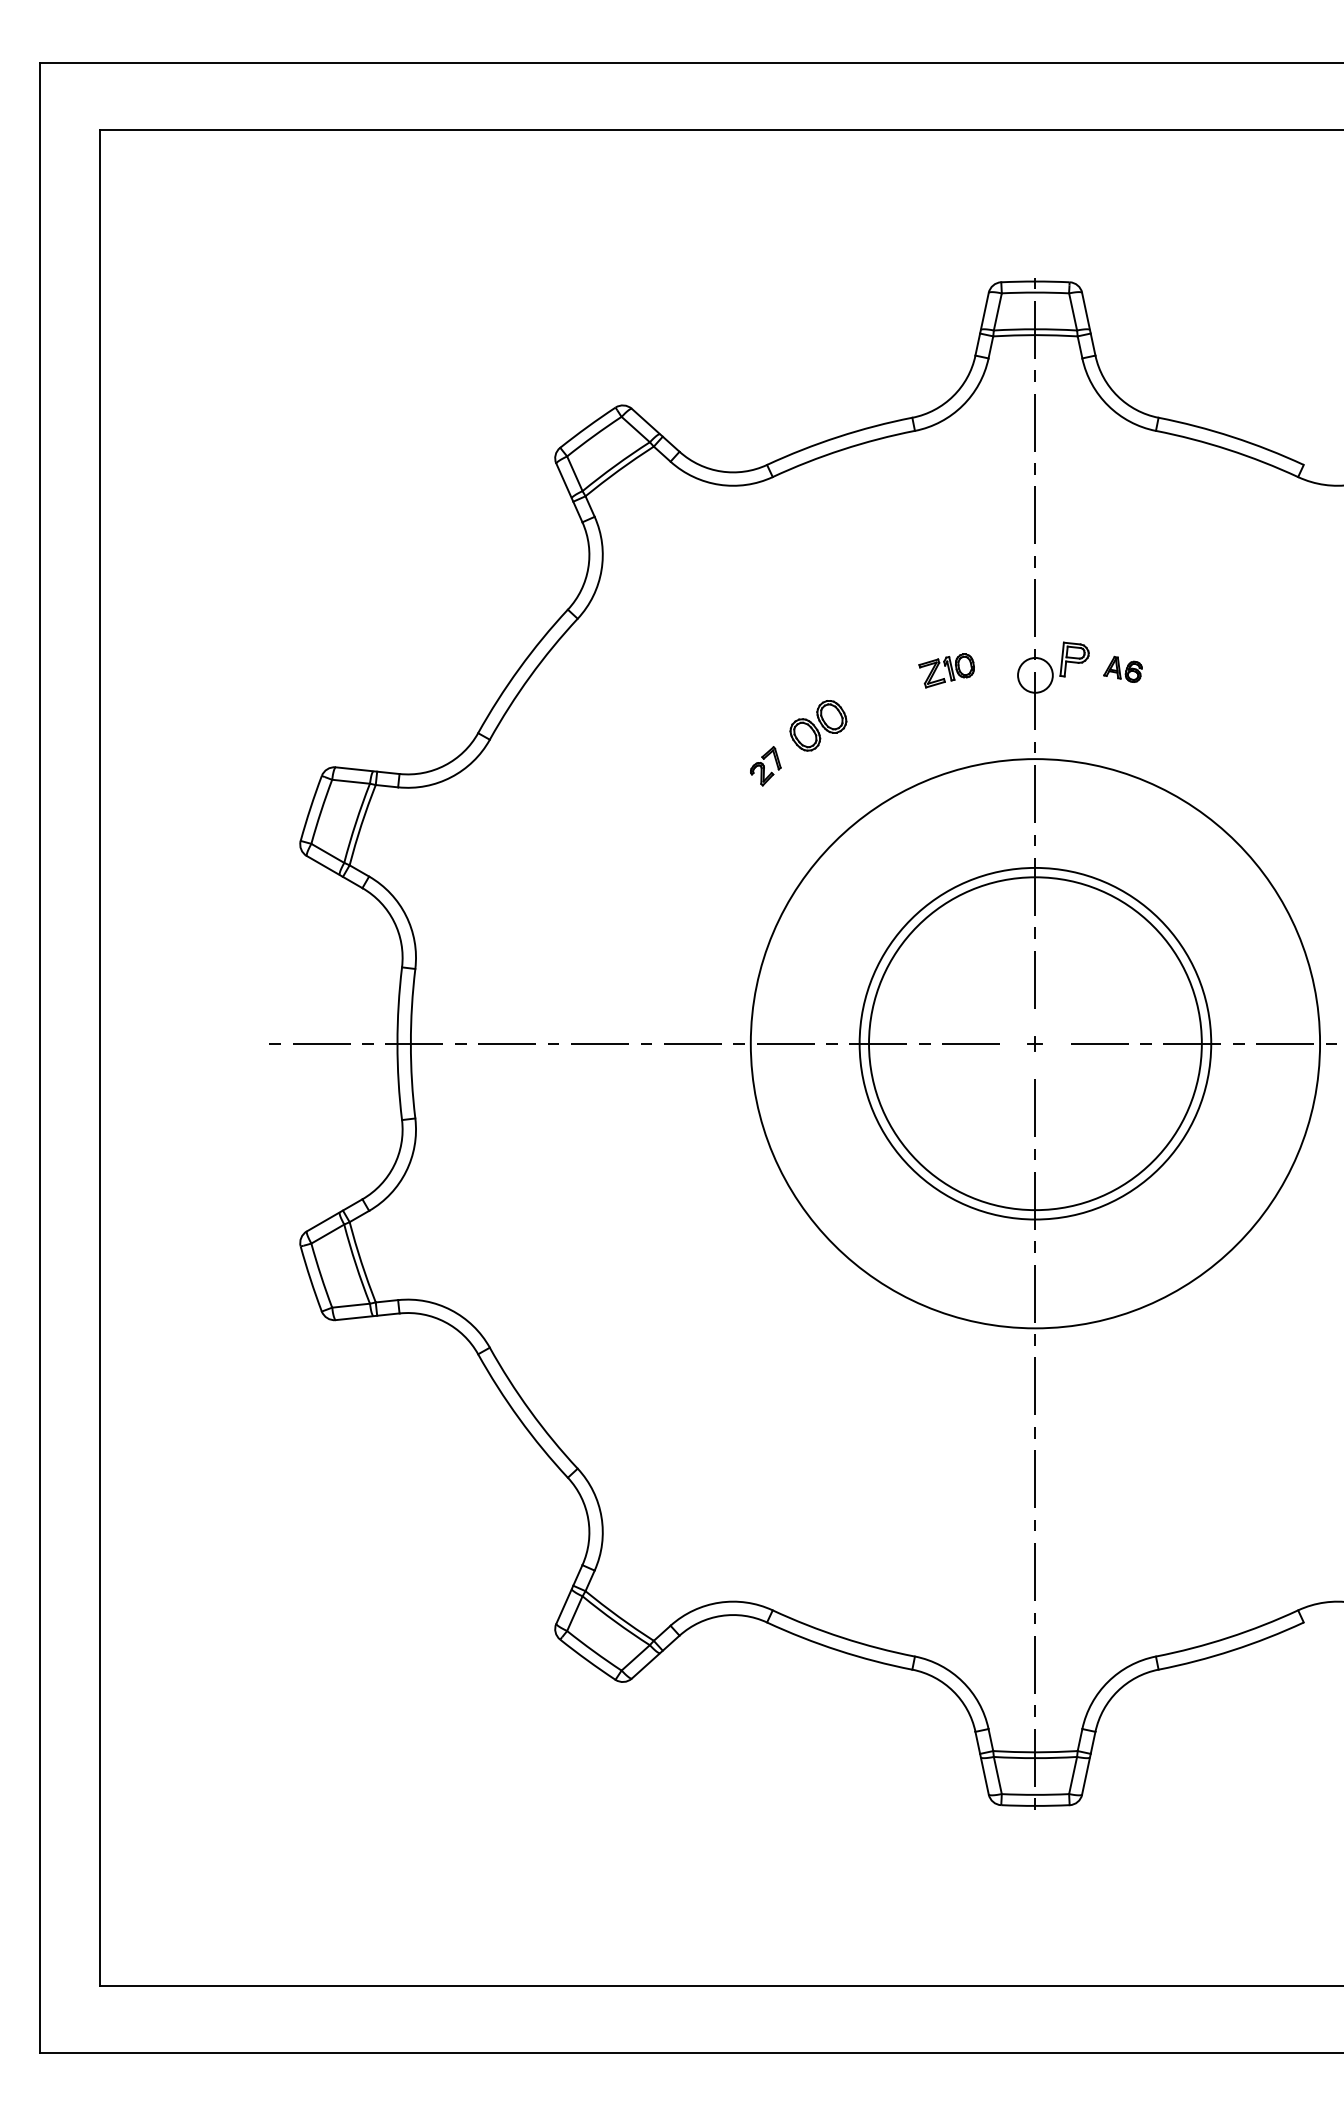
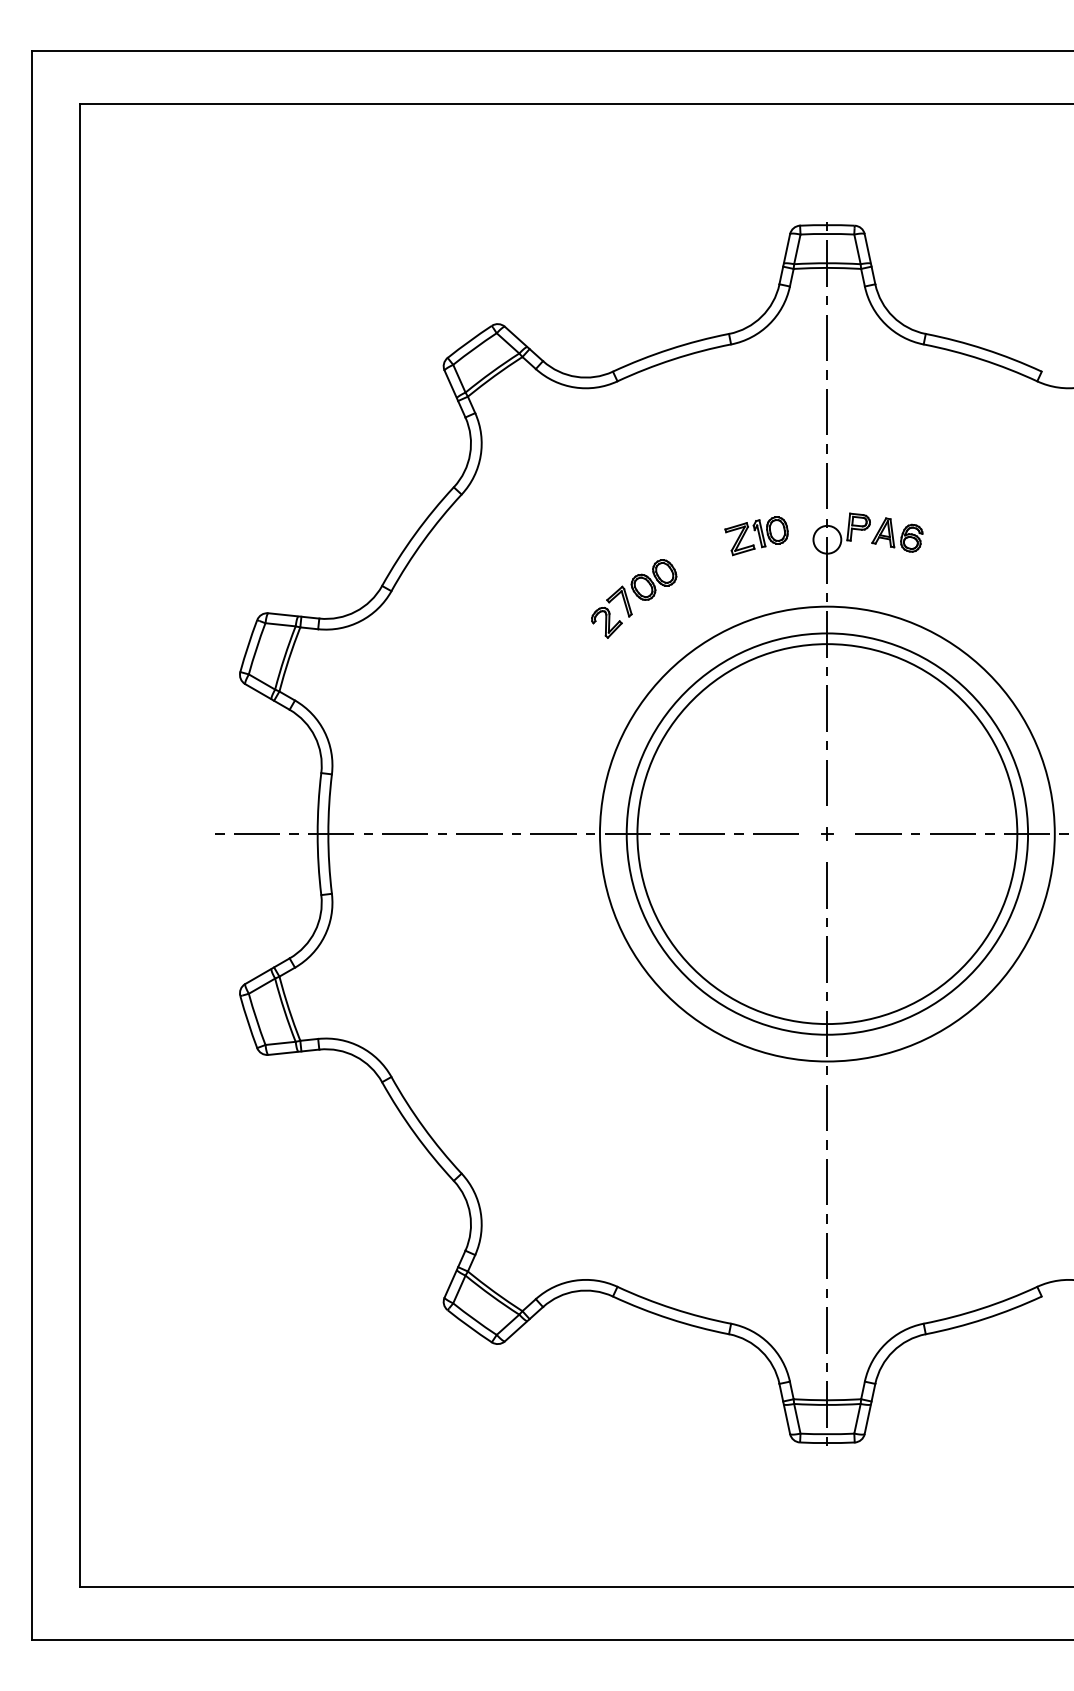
part: (1122, 669) -> (896, 535), size x1.67
part: (946, 670) -> (756, 535), size x1.43
part: (765, 766) -> (611, 612), size x1.67
circle: (1035, 1043) -> (827, 833), size x1.43
circle: (1035, 1043) -> (827, 833), size x1.43

